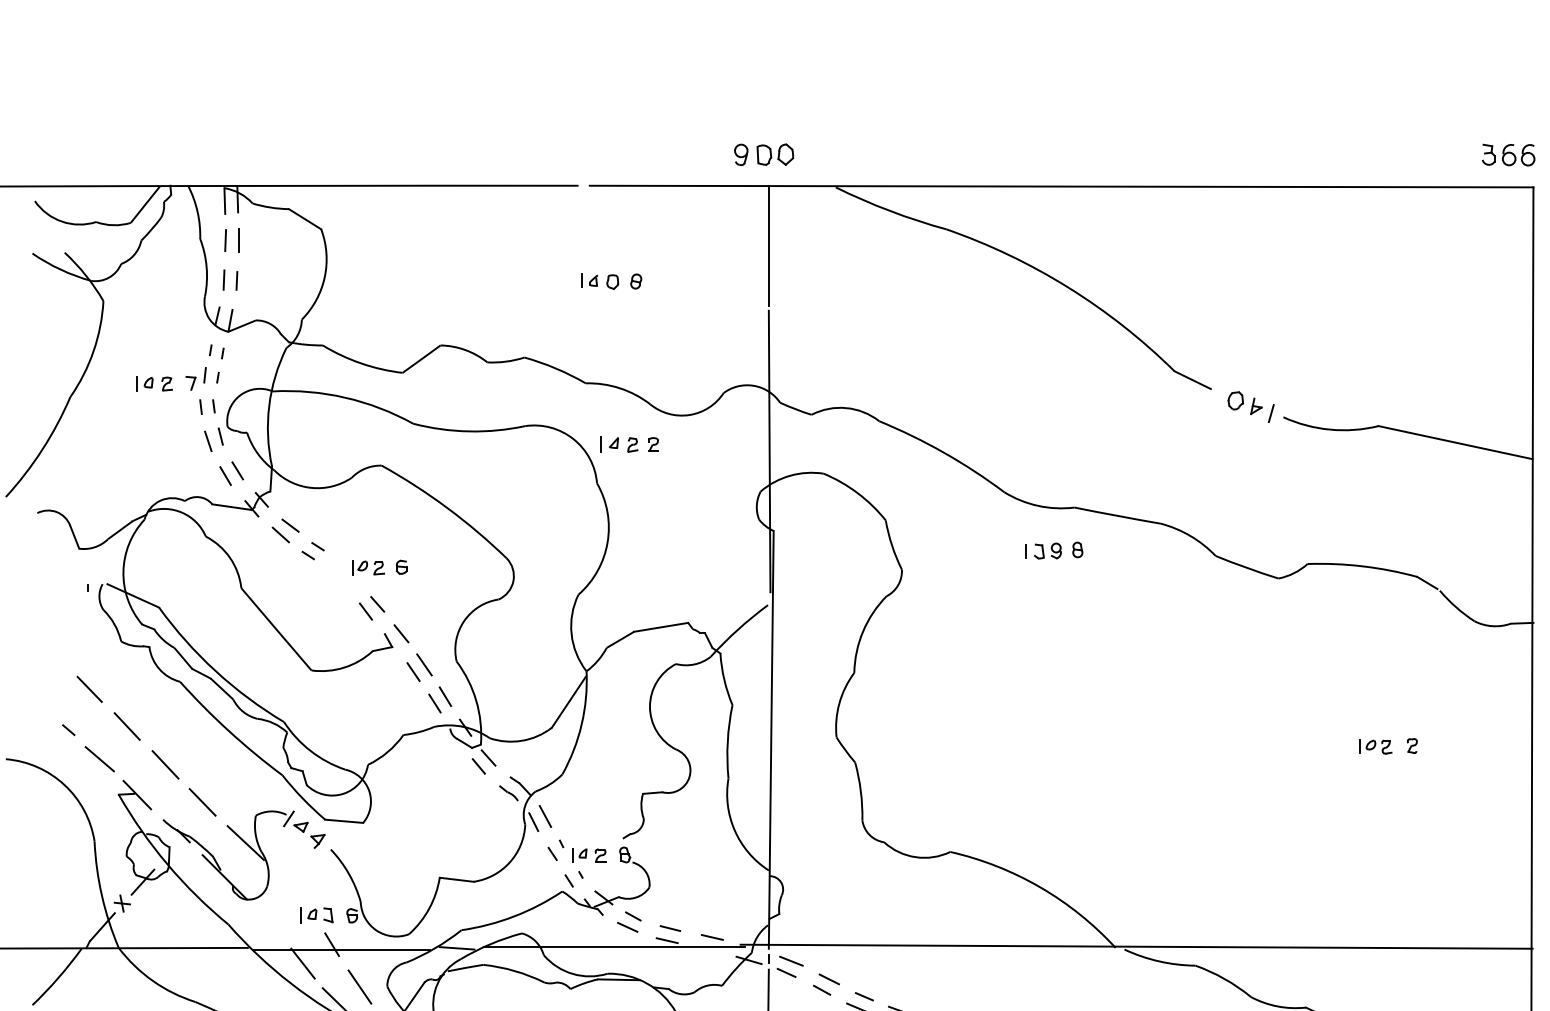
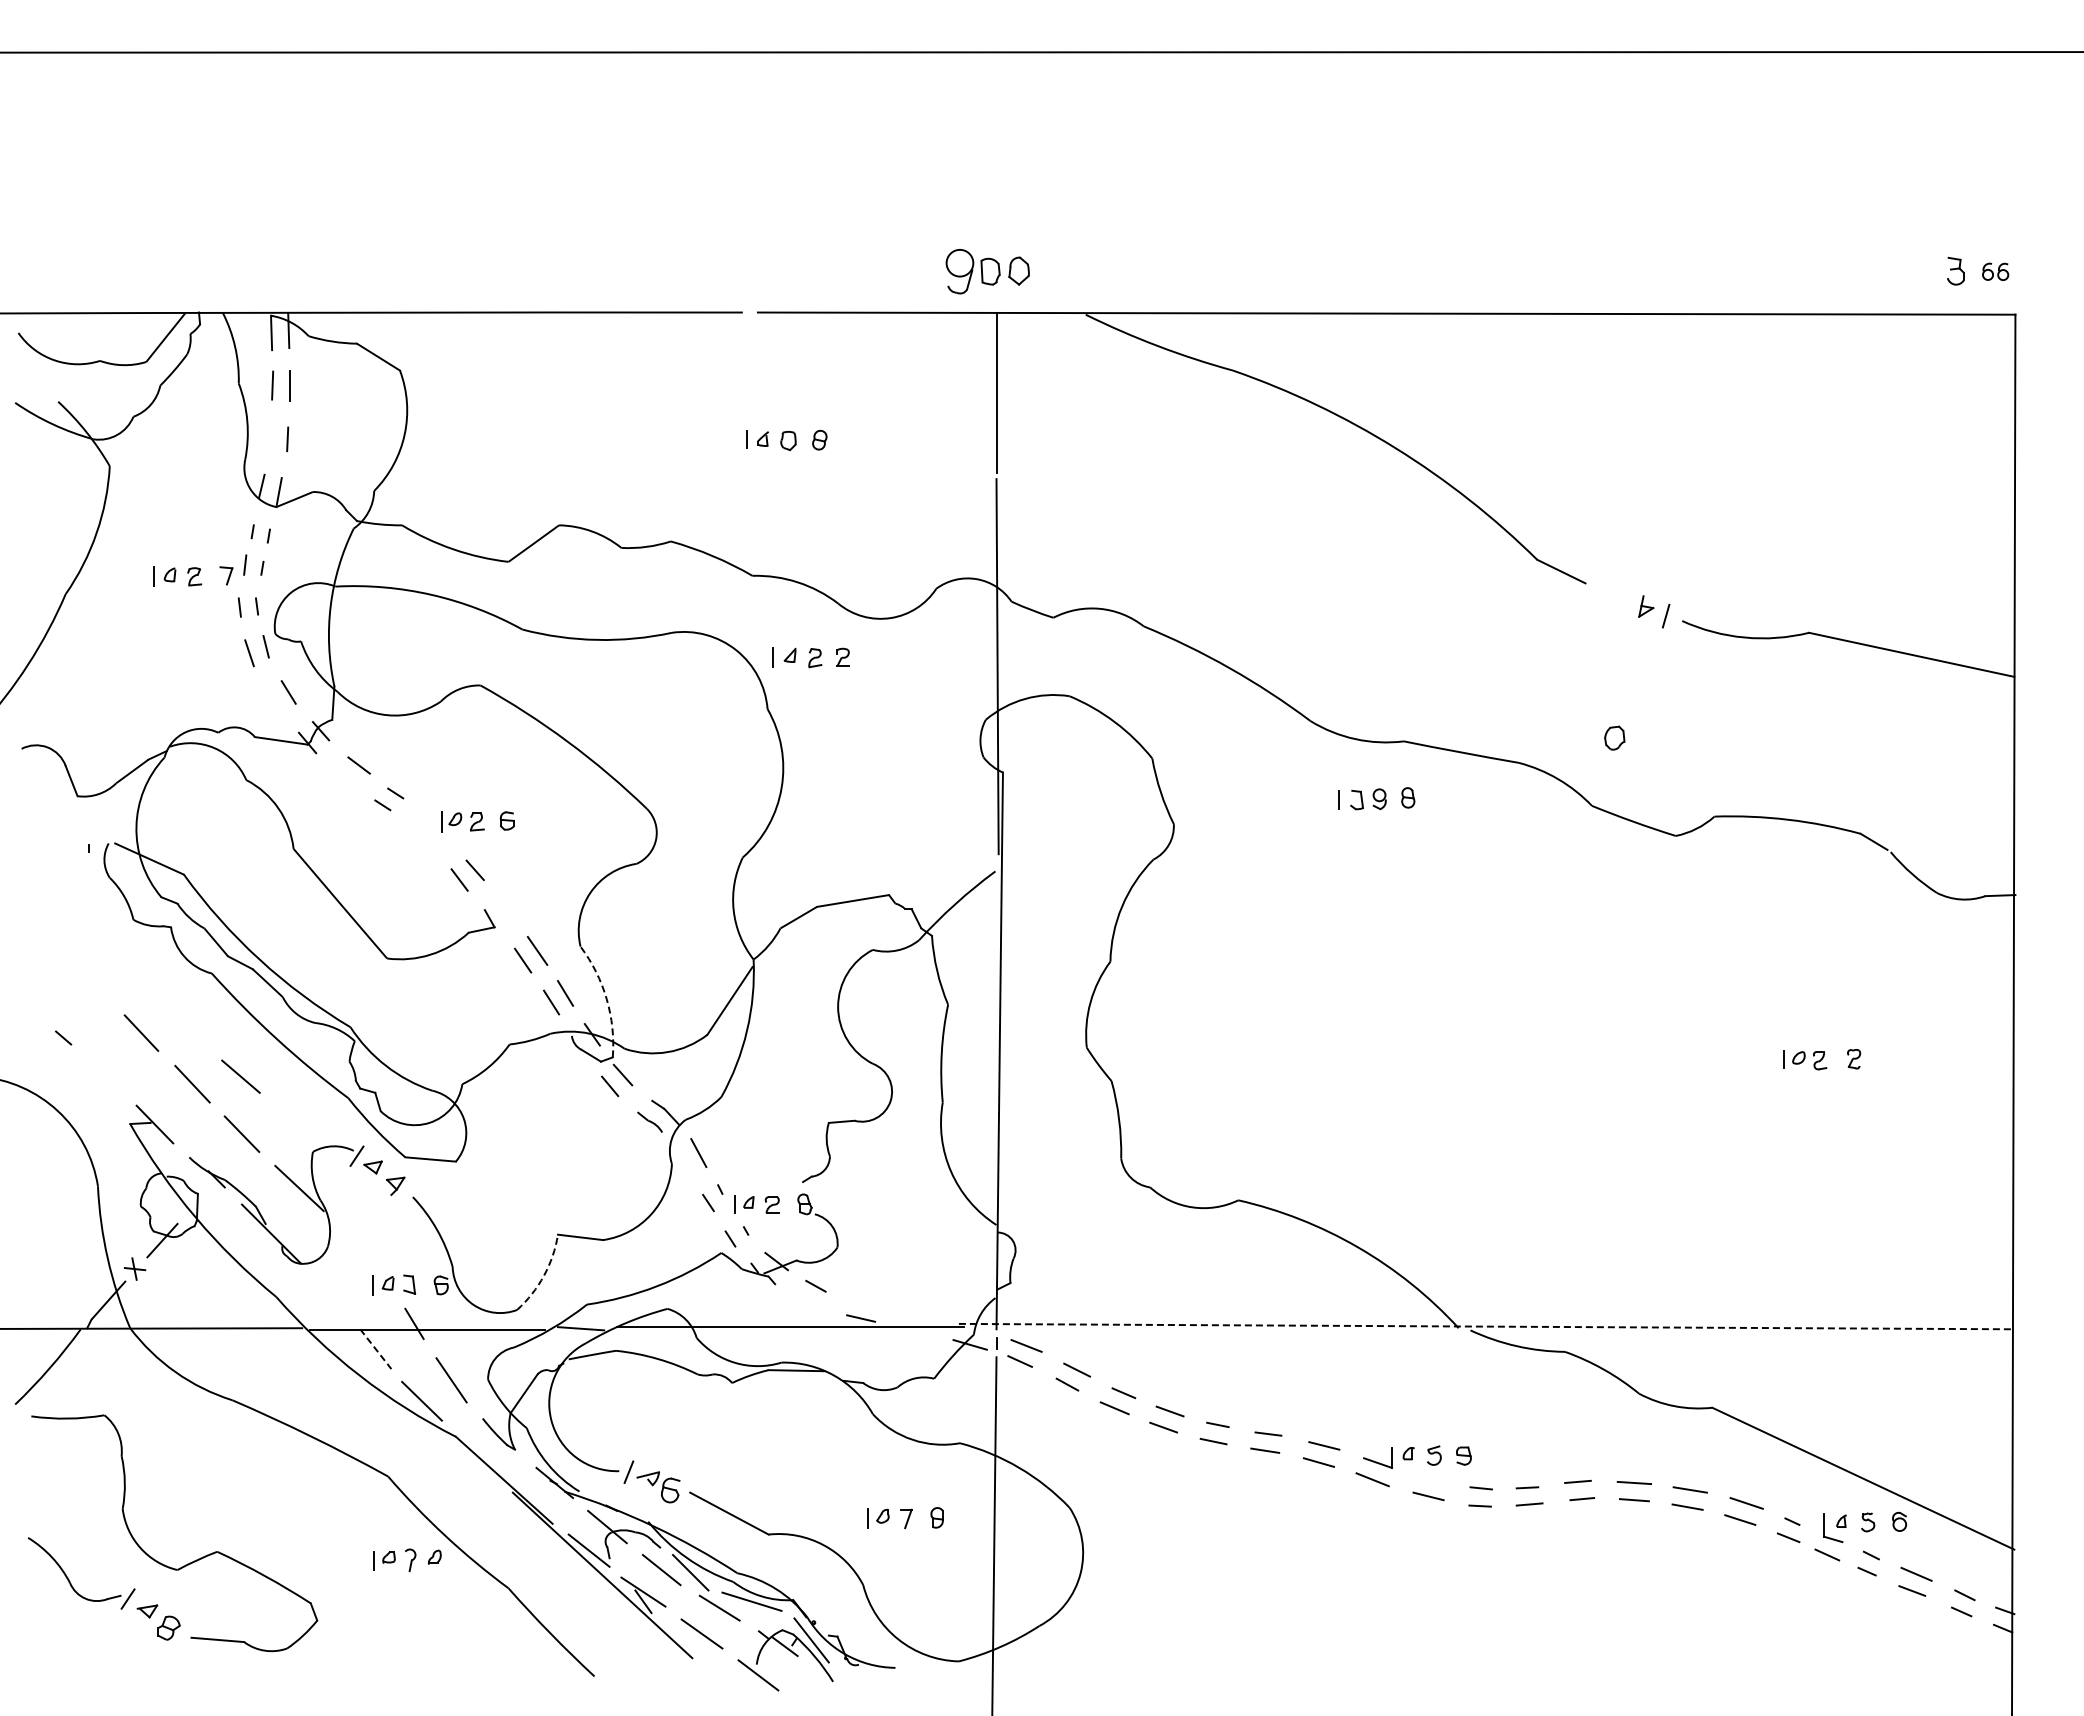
part: (741, 154) -> (959, 270), size x1.6
part: (1518, 154) -> (1995, 271), size x0.6
line: (224, 280) -> (270, 438), removed
part: (1235, 400) -> (1614, 737), moved
line: (225, 476) -> (272, 699), removed
line: (281, 534) -> (346, 777), removed
line: (401, 633) -> (506, 909), removed
line: (89, 689) -> (91, 983), removed
arc: (476, 701) -> (606, 999), solid -> dashed
line: (99, 759) -> (240, 1076), moved
line: (533, 822) -> (683, 1160), removed
arc: (429, 908) -> (544, 1275), solid -> dashed
line: (627, 927) -> (808, 1300), removed
line: (670, 928) -> (865, 1302), removed
line: (712, 937) -> (921, 1314), removed
line: (1136, 946) -> (1486, 1326), solid -> dashed
line: (303, 963) -> (376, 1349), solid -> dashed

